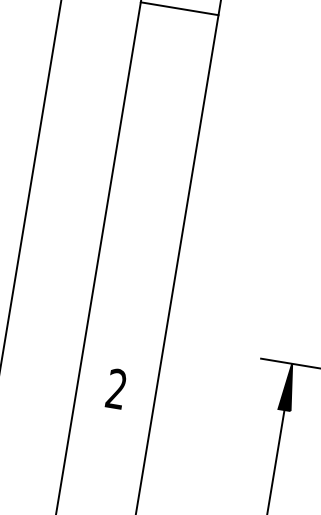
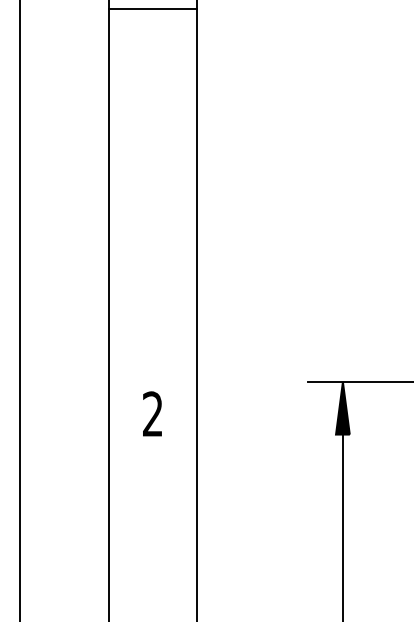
text: (116, 388) -> (152, 413), moved

